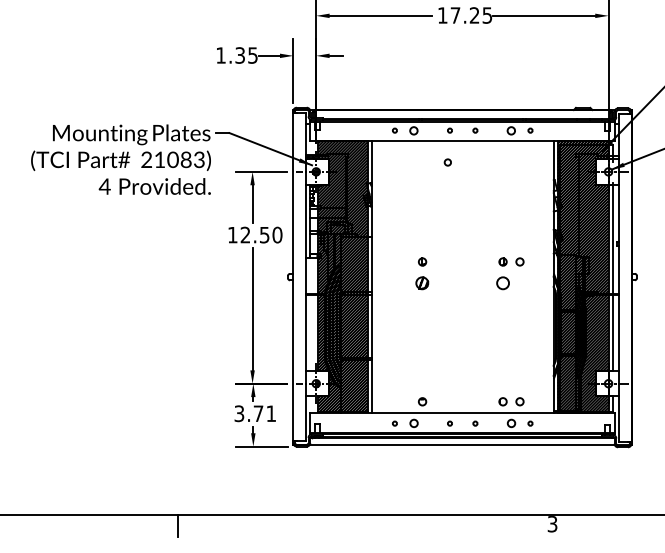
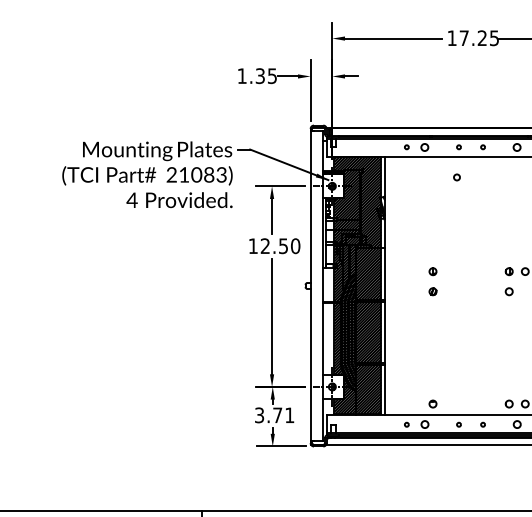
part: (422, 282) -> (432, 291), size x0.62
circle: (502, 282) -> (508, 291), size x0.62

